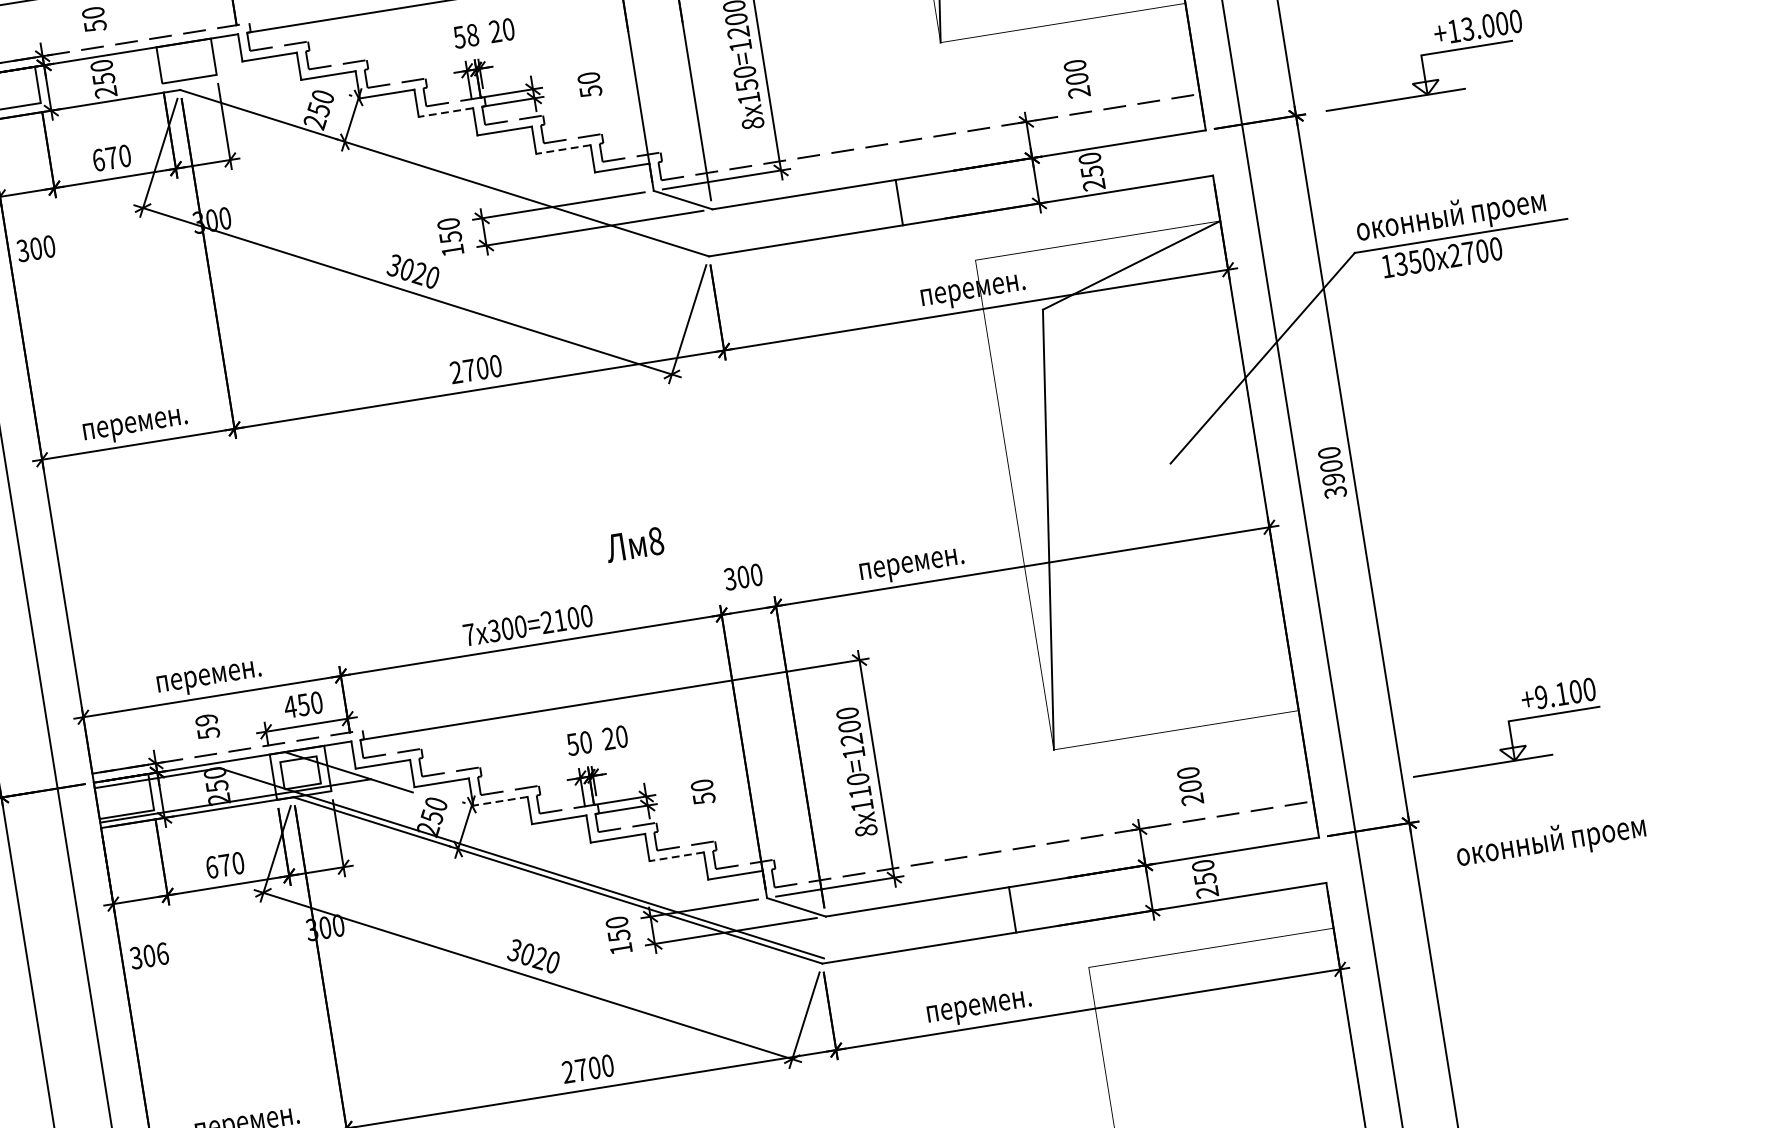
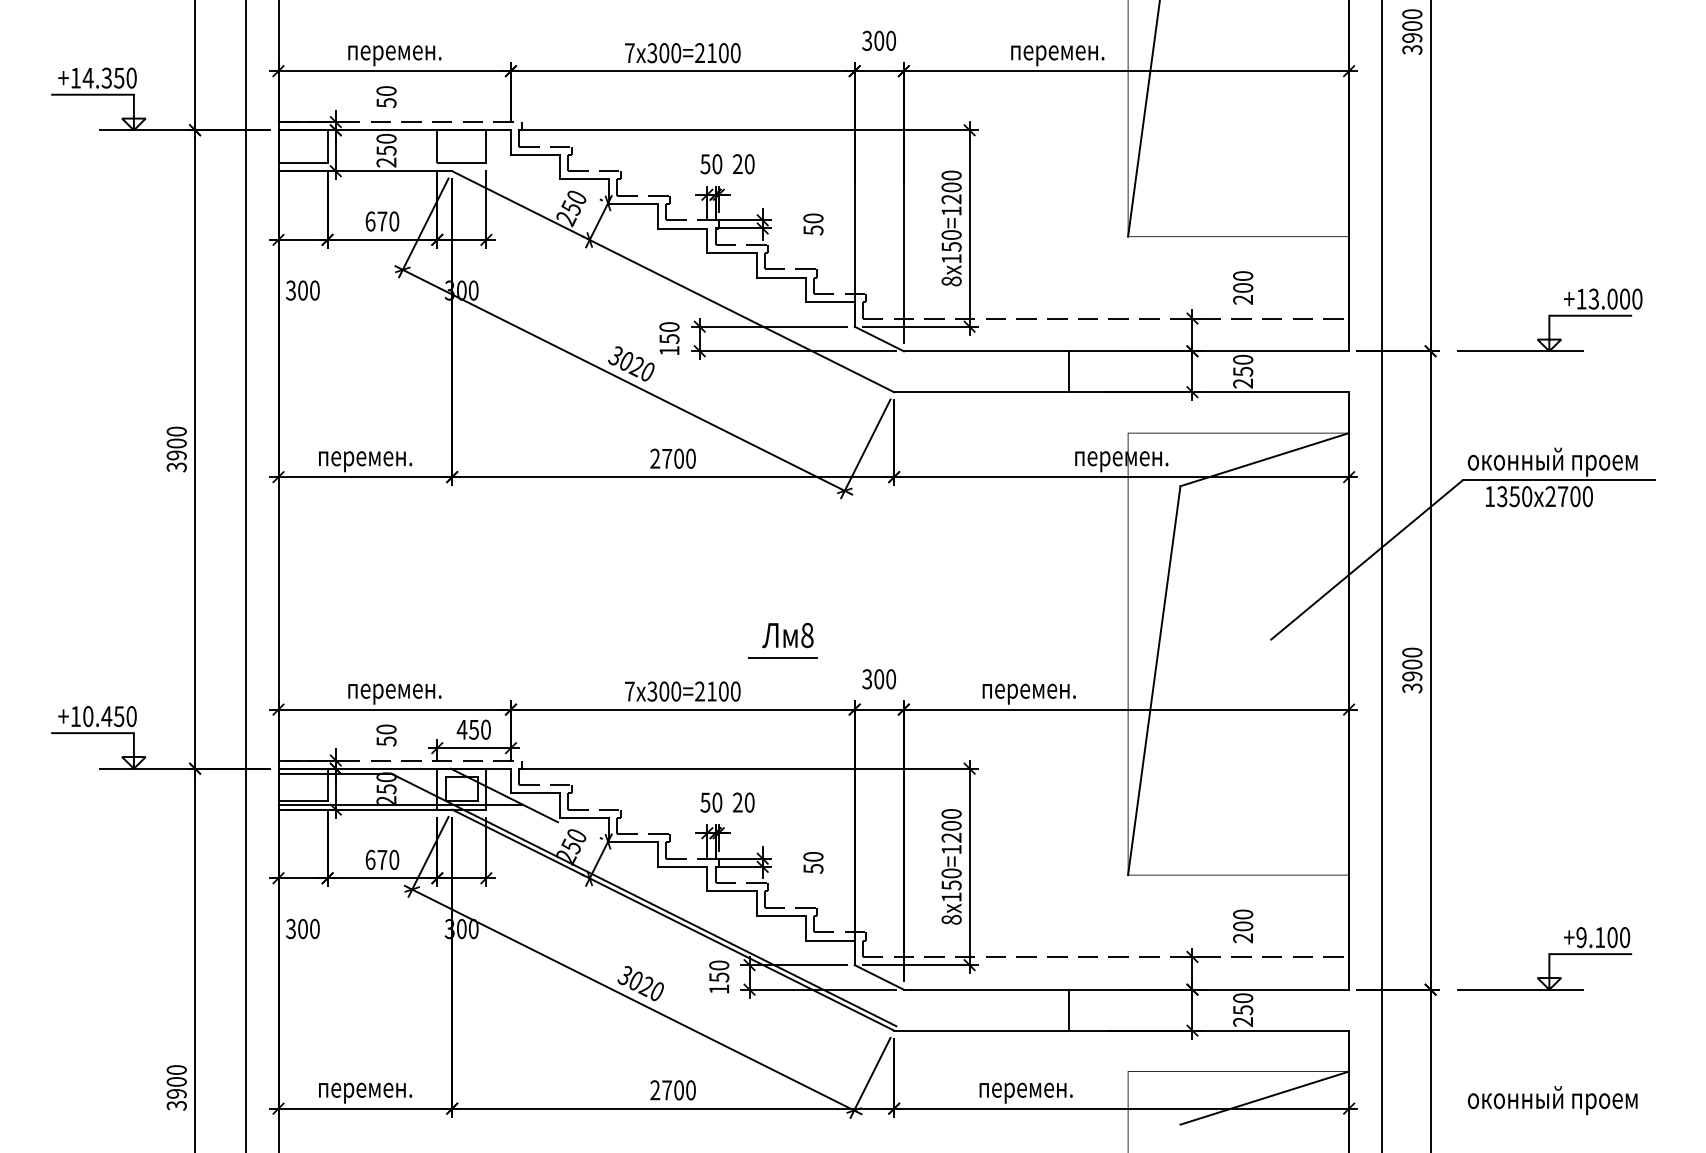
text: (472, 34) -> (717, 163), 58 -> 50
line: (445, 112) -> (682, 228), dashed -> solid
line: (563, 149) -> (781, 277), dashed -> solid
line: (633, 571) -> (783, 658), added
text: (206, 720) -> (386, 729), 59 -> 50
part: (1504, 727) -> (1544, 958), moved
text: (860, 792) -> (951, 885), 8x110=1200 -> 8x150=1200
line: (500, 801) -> (633, 842), dashed -> solid
text: (1550, 842) -> (1552, 1100), moved
line: (677, 857) -> (781, 916), dashed -> solid
text: (162, 953) -> (314, 928), 306 -> 300
line: (1244, 972) -> (1264, 1097), added

